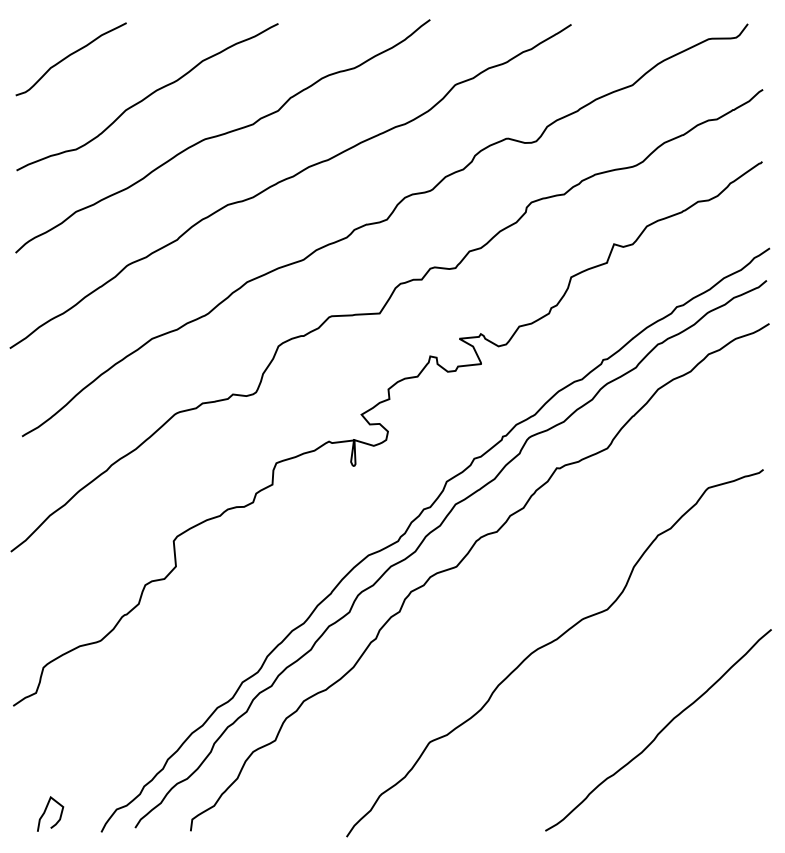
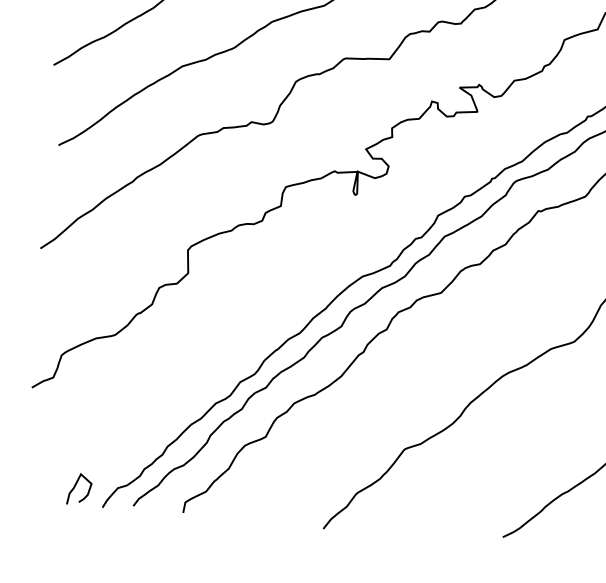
curve: (46, 810) -> (76, 485), moved

